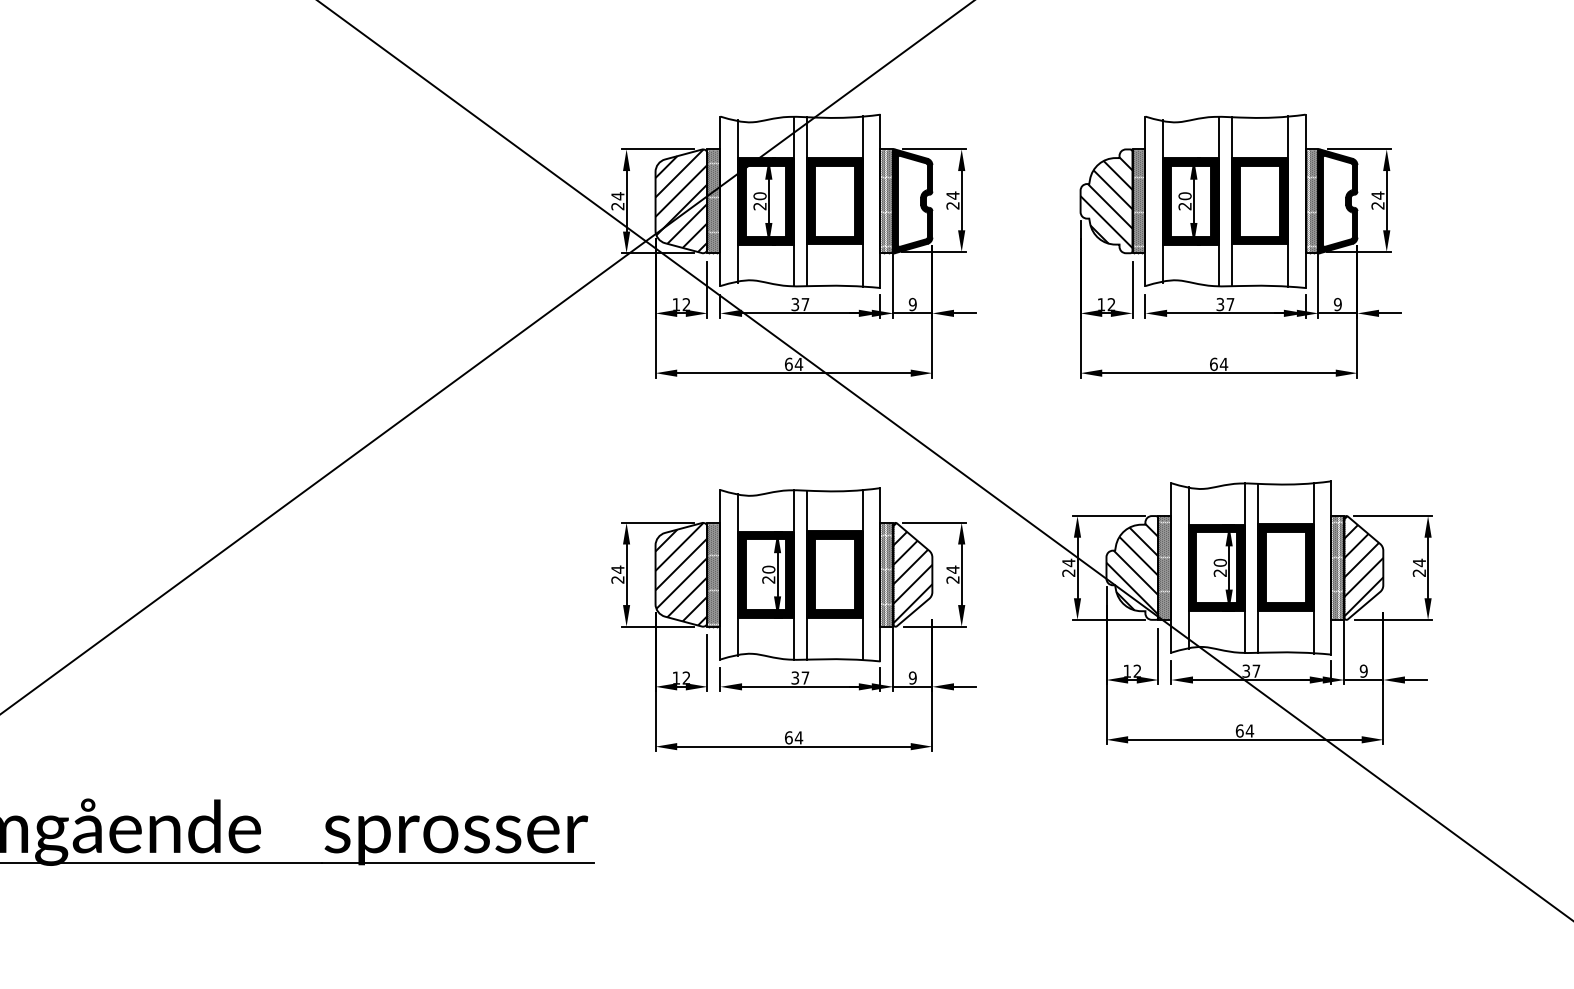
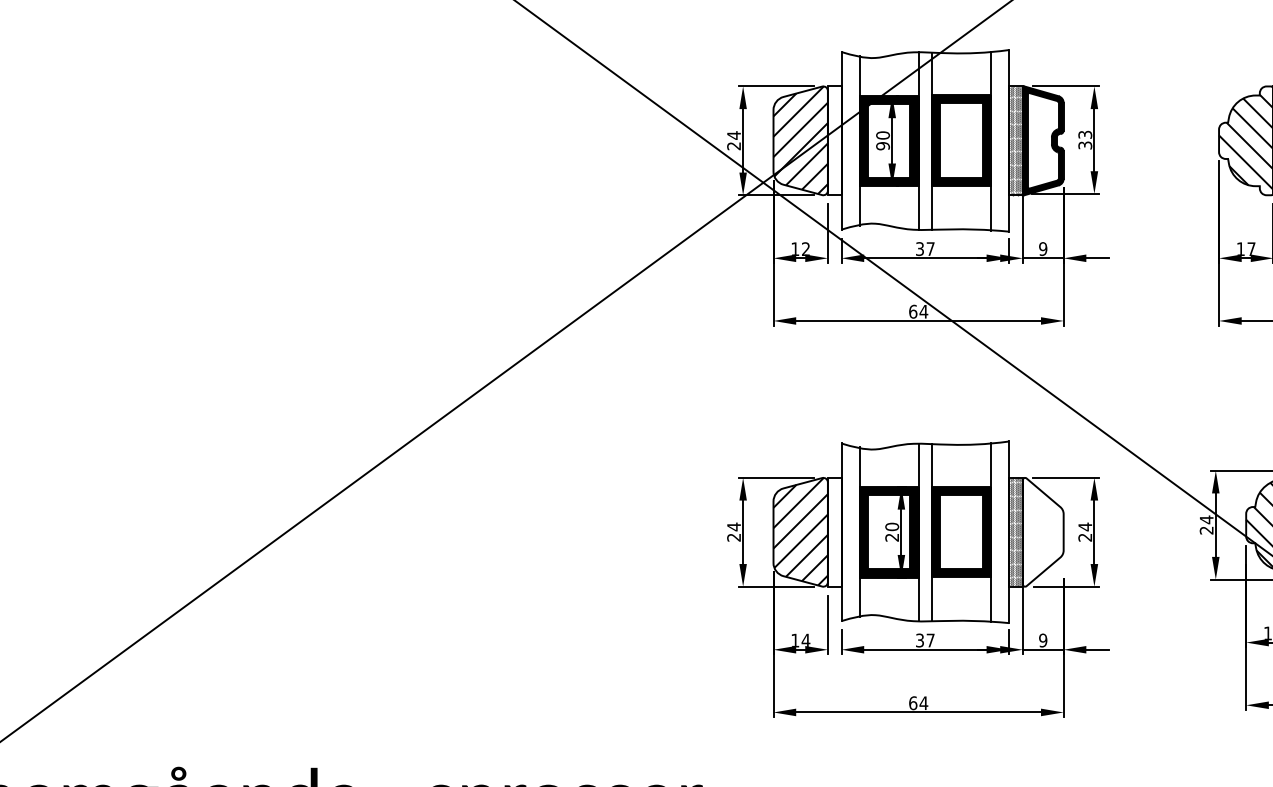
text: (952, 200) -> (1084, 139), 24 -> 33
hatch: (713, 201) -> (834, 141), removed
text: (759, 206) -> (882, 146), 20 -> 90
text: (1111, 304) -> (1251, 248), 12 -> 17
hatch: (912, 573) -> (1042, 530), removed
hatch: (713, 574) -> (834, 531), removed
text: (686, 677) -> (805, 639), 12 -> 14

